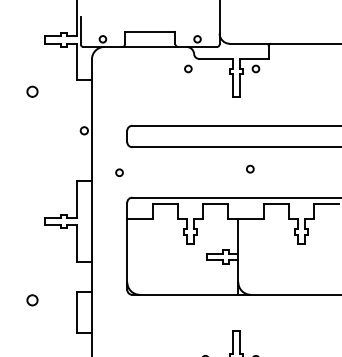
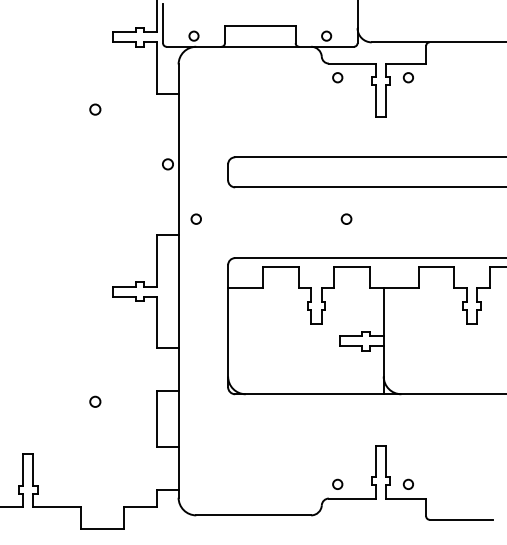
circle: (188, 68) -> (337, 77), moved
circle: (32, 91) -> (95, 109), size x0.71
circle: (250, 168) -> (346, 218), moved
circle: (118, 172) -> (195, 218), moved
circle: (32, 299) -> (95, 401), size x0.71

